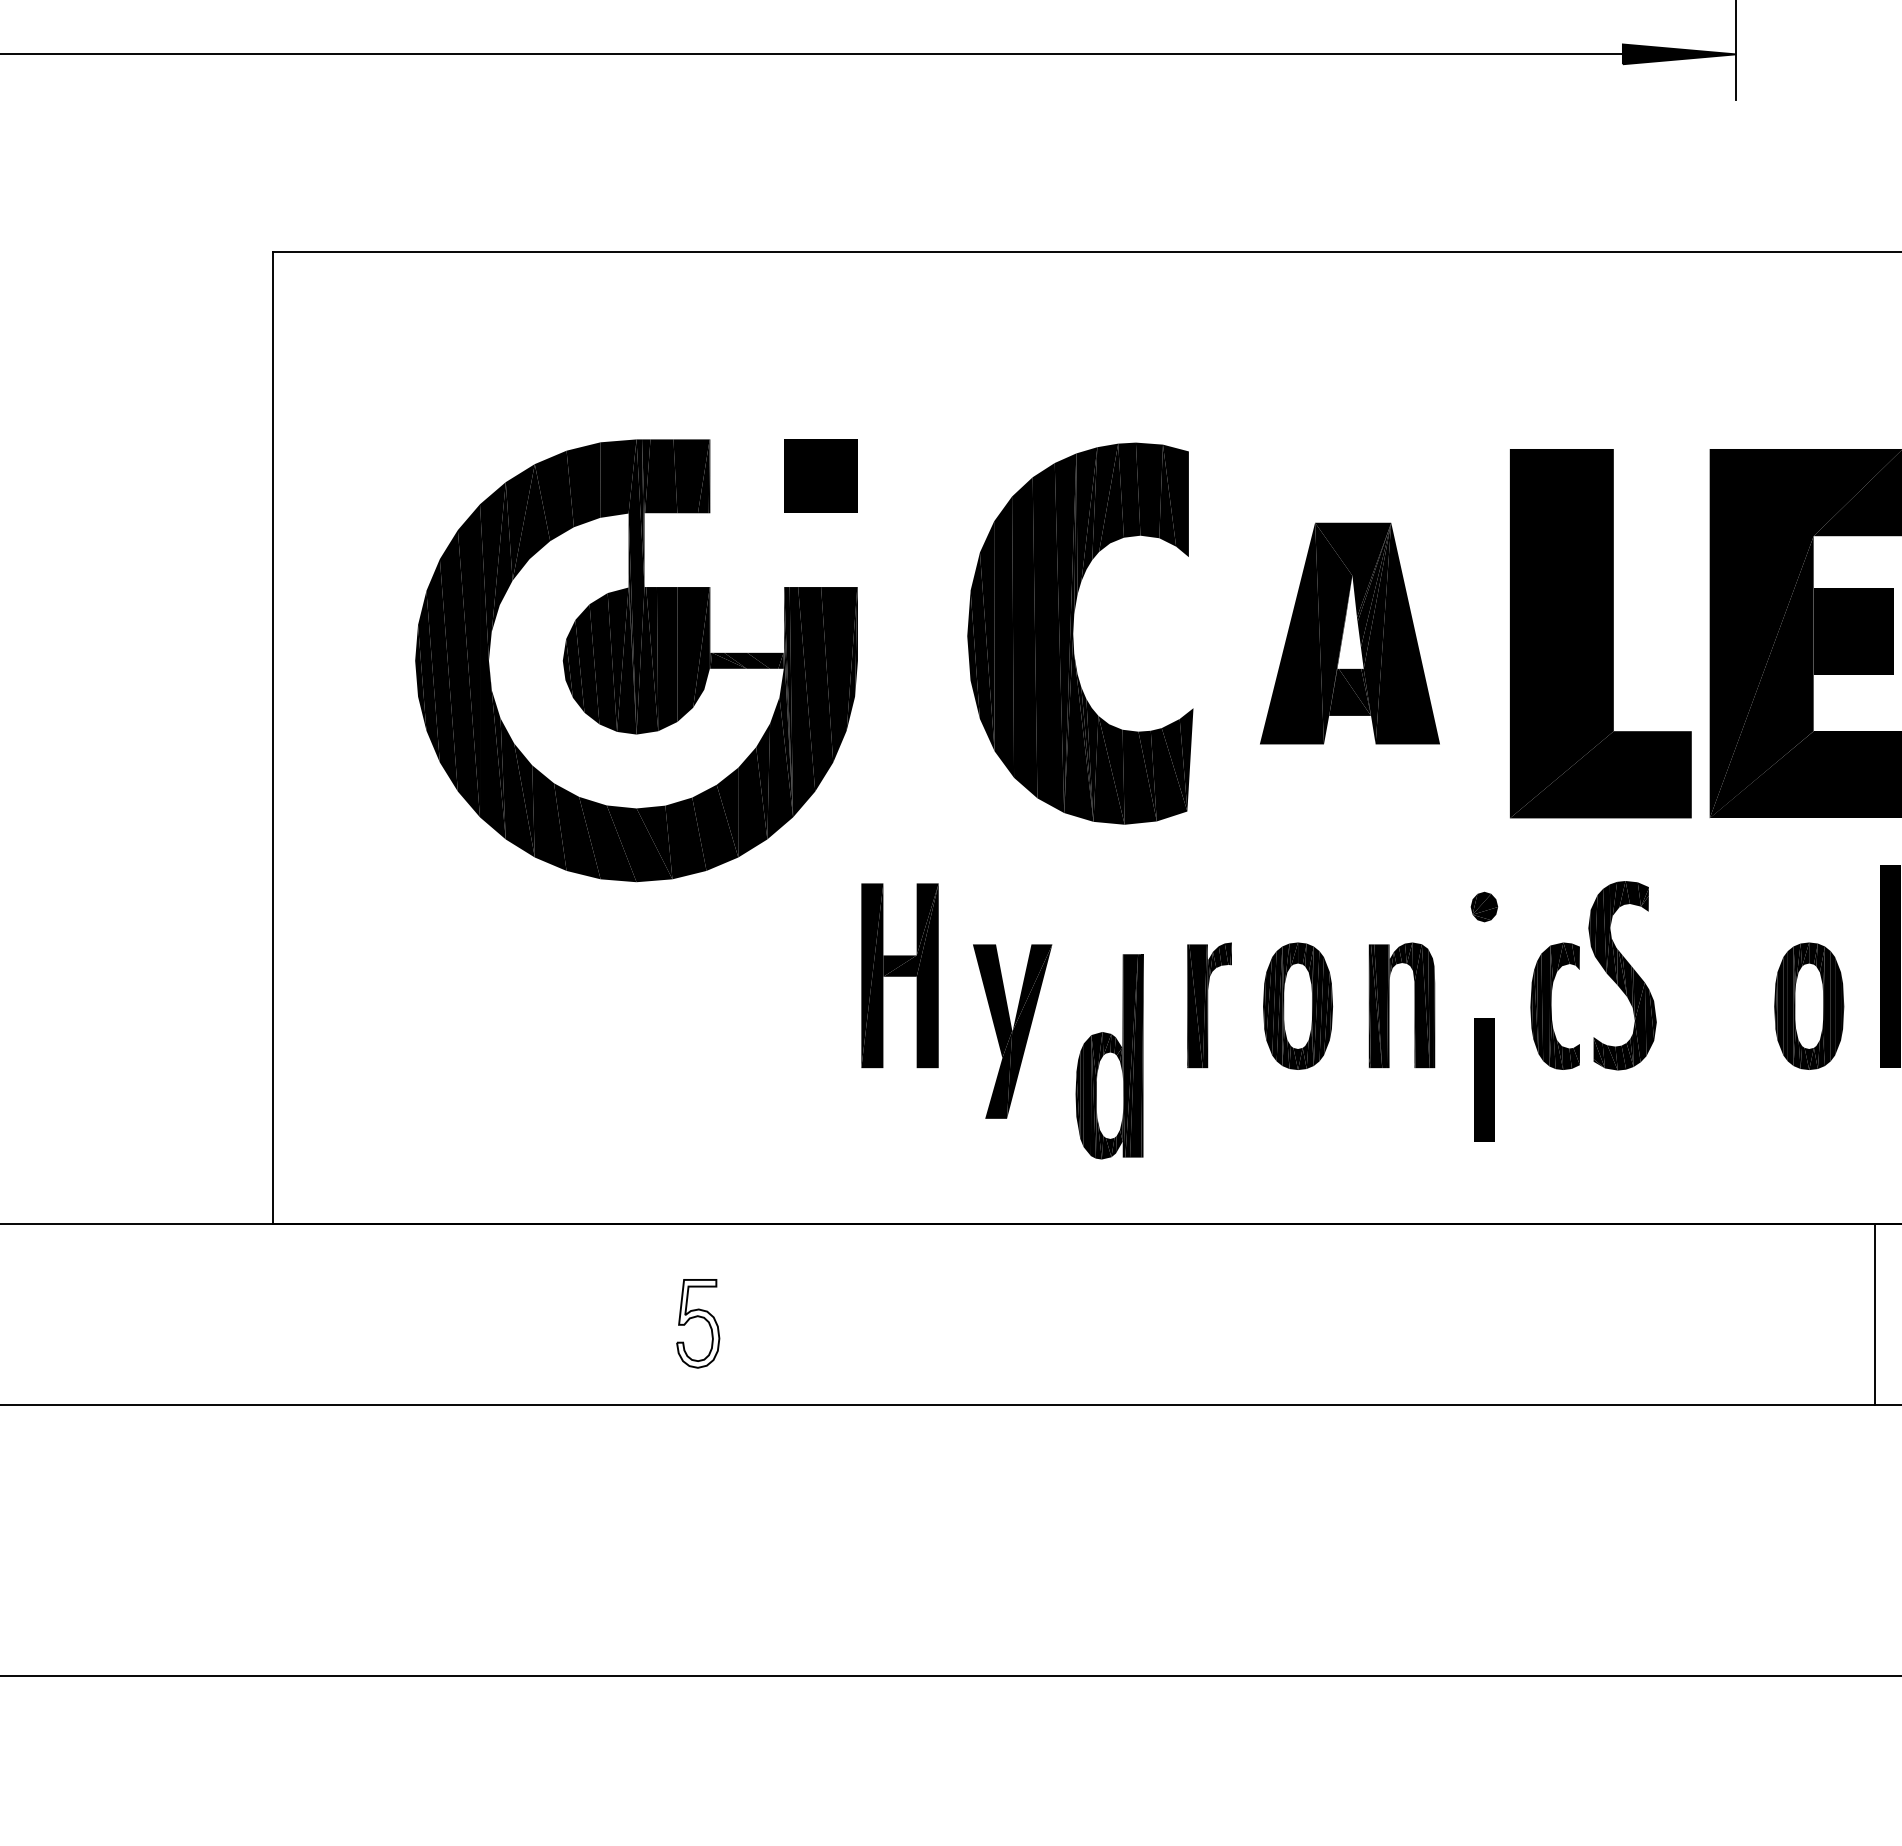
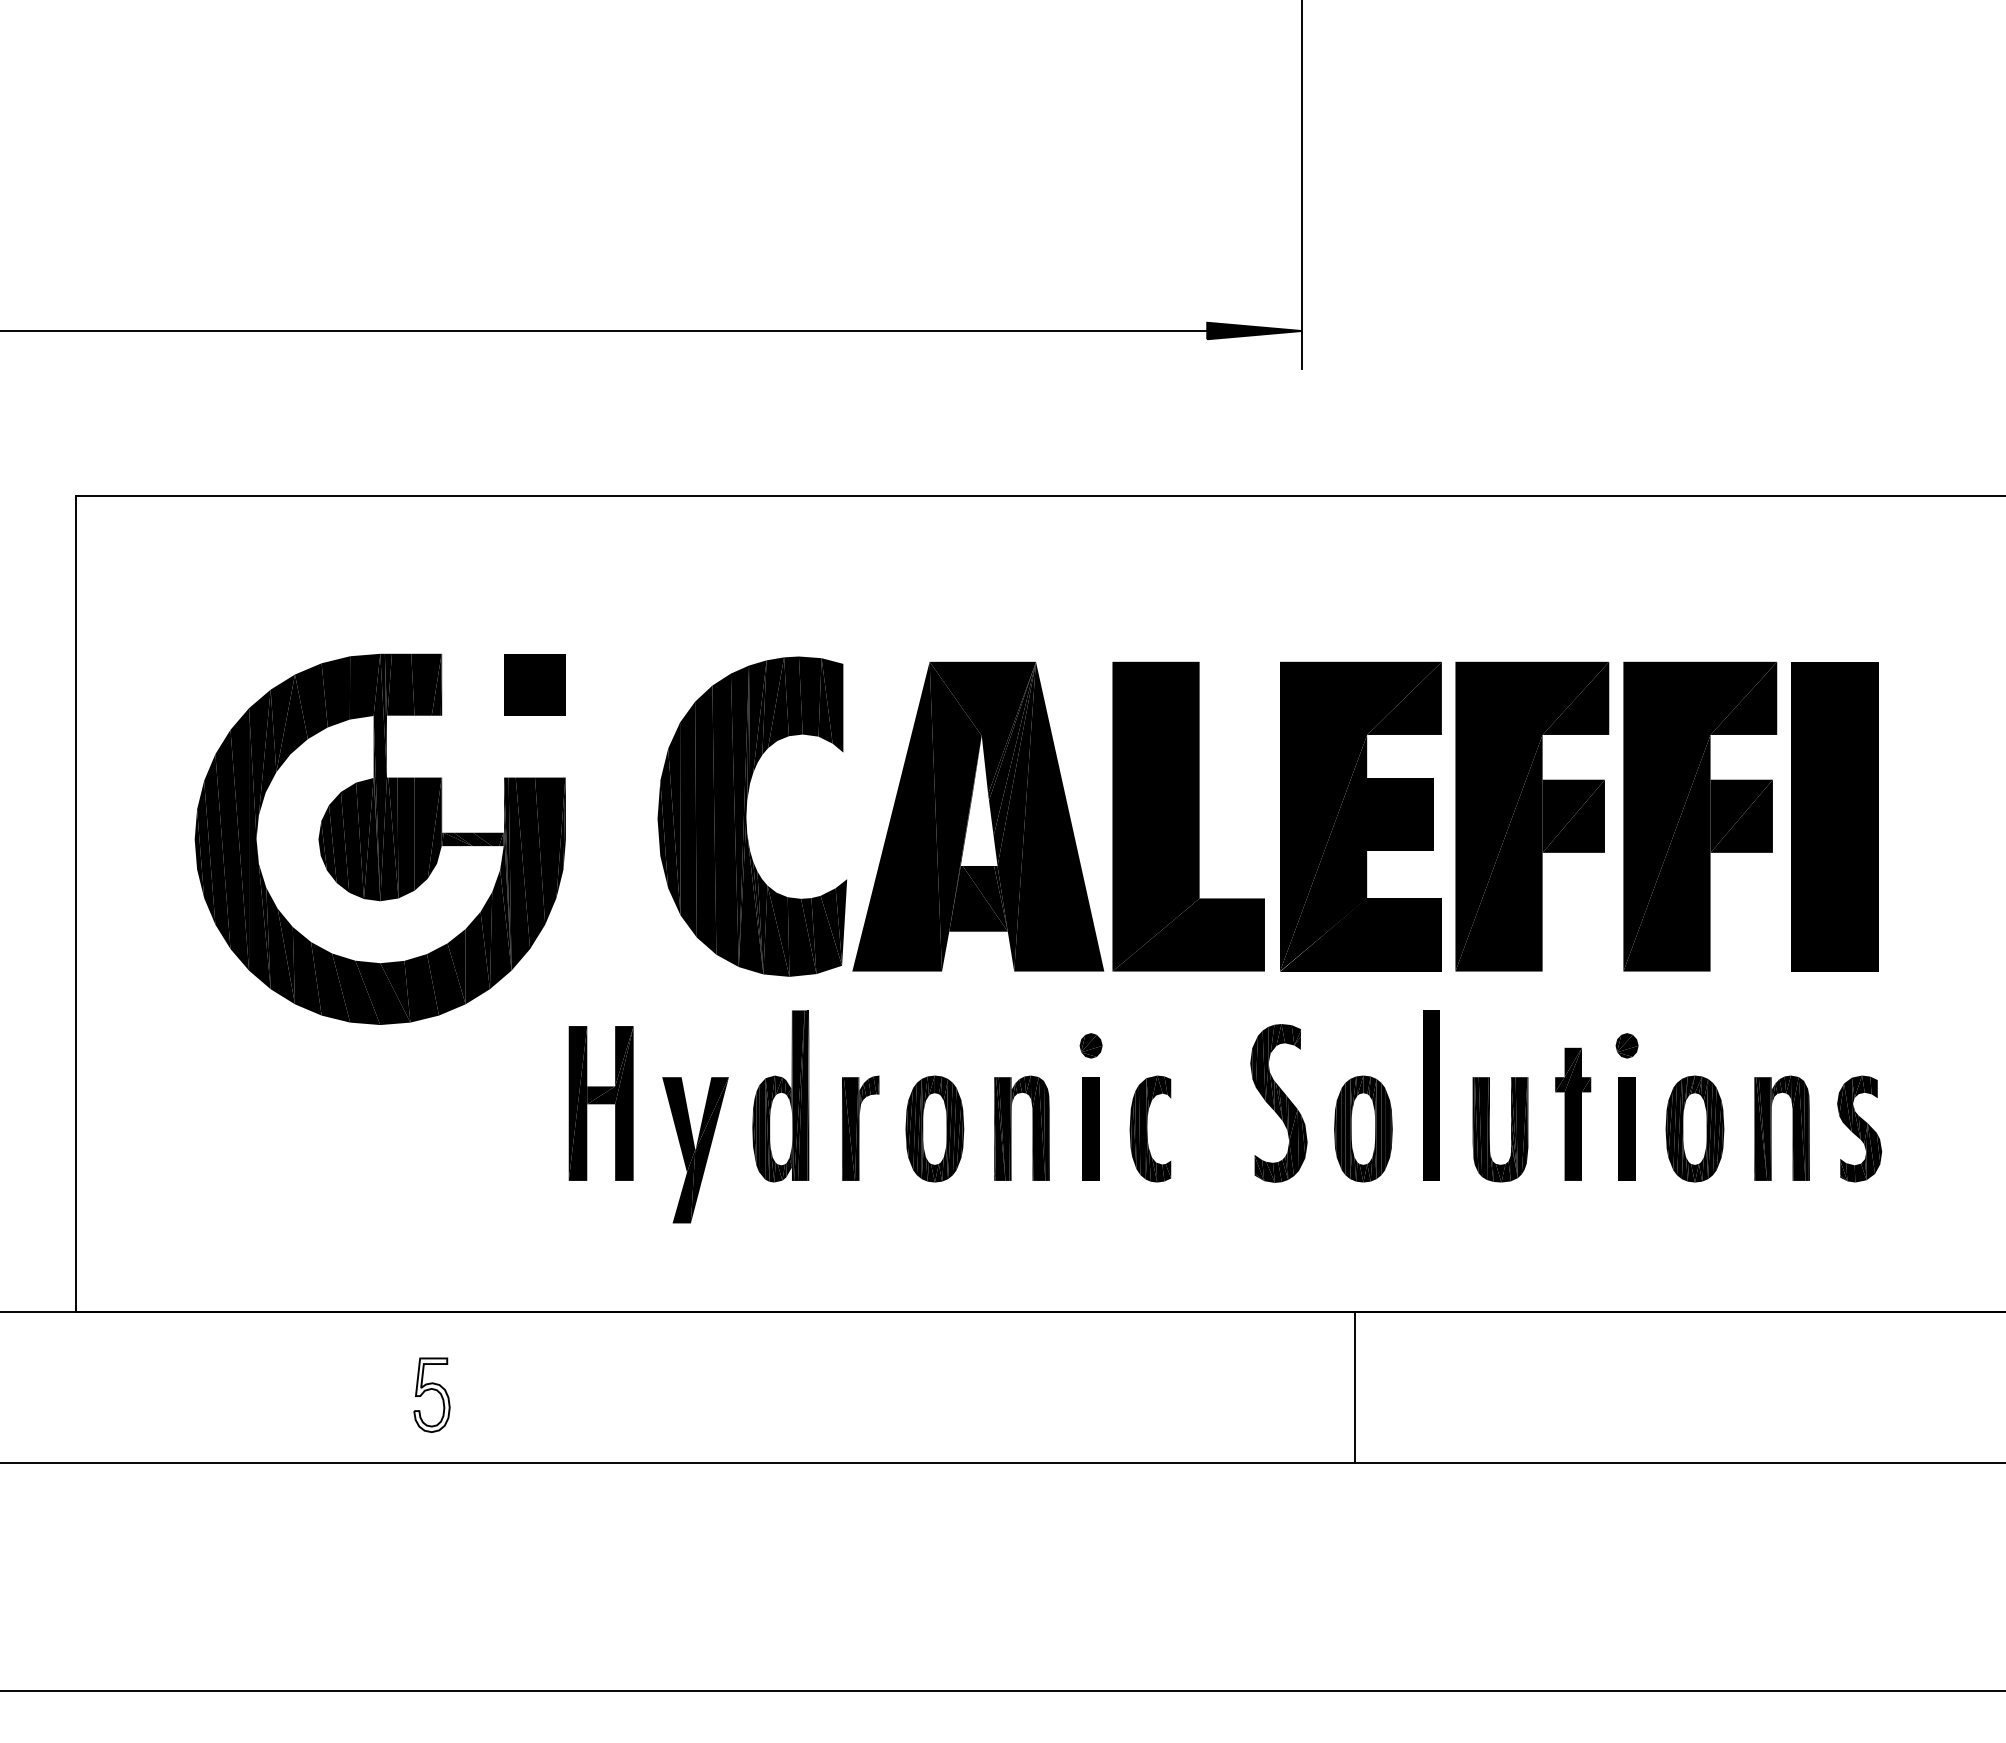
part: (1350, 633) -> (978, 816), size x1.67
part: (1622, 975) -> (1278, 1103), moved
part: (1109, 1056) -> (780, 1096), moved
part: (1483, 1079) -> (1090, 1128), moved
line: (1874, 1314) -> (1355, 1387), moved

